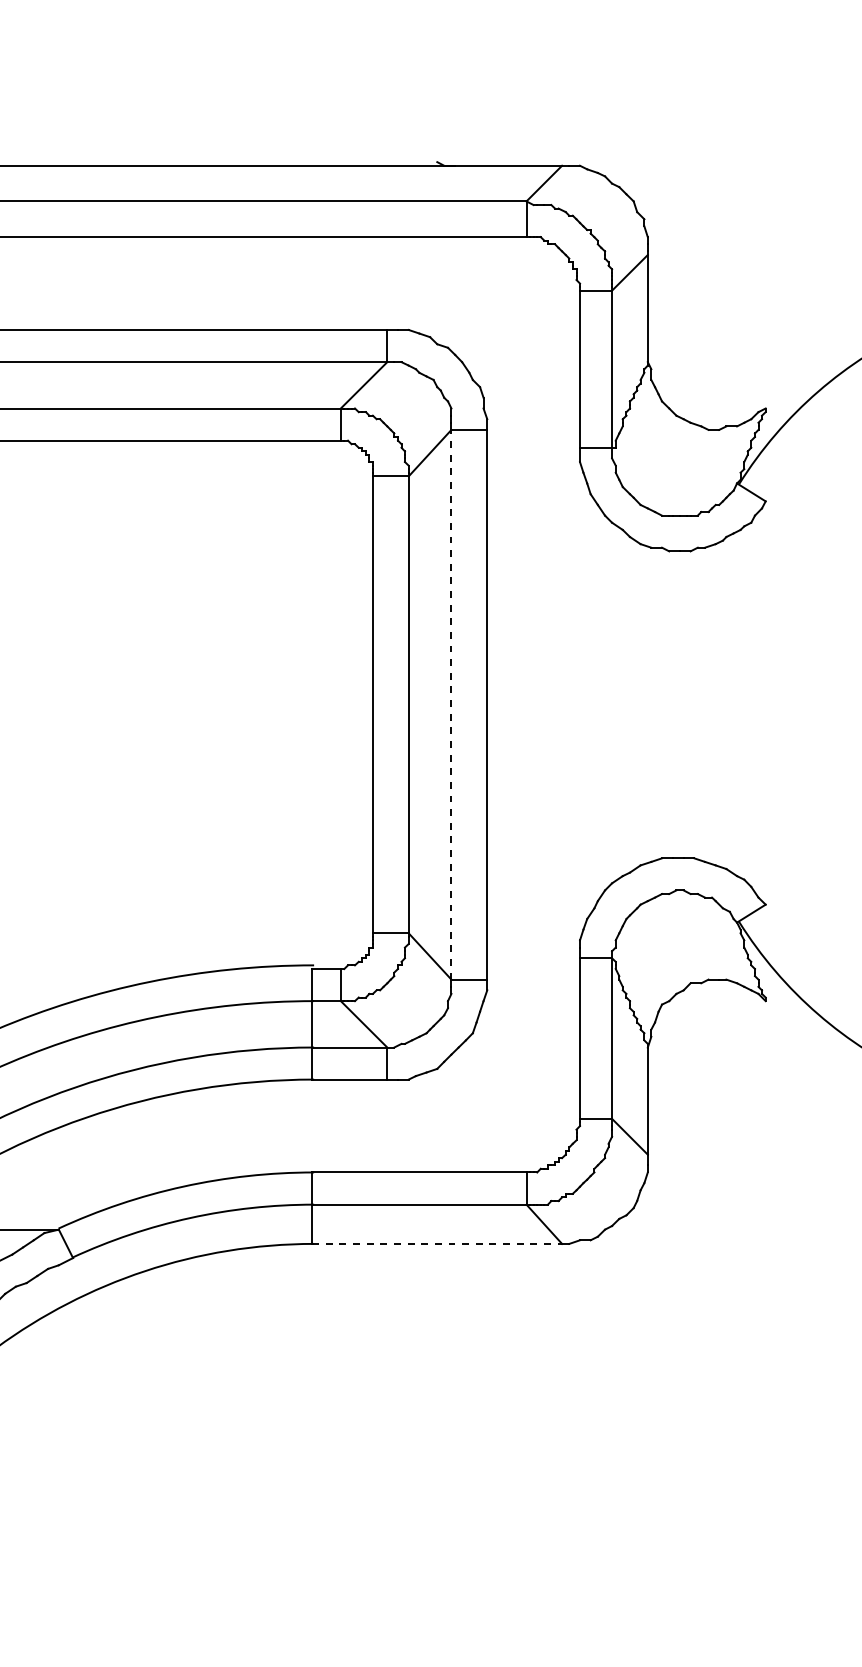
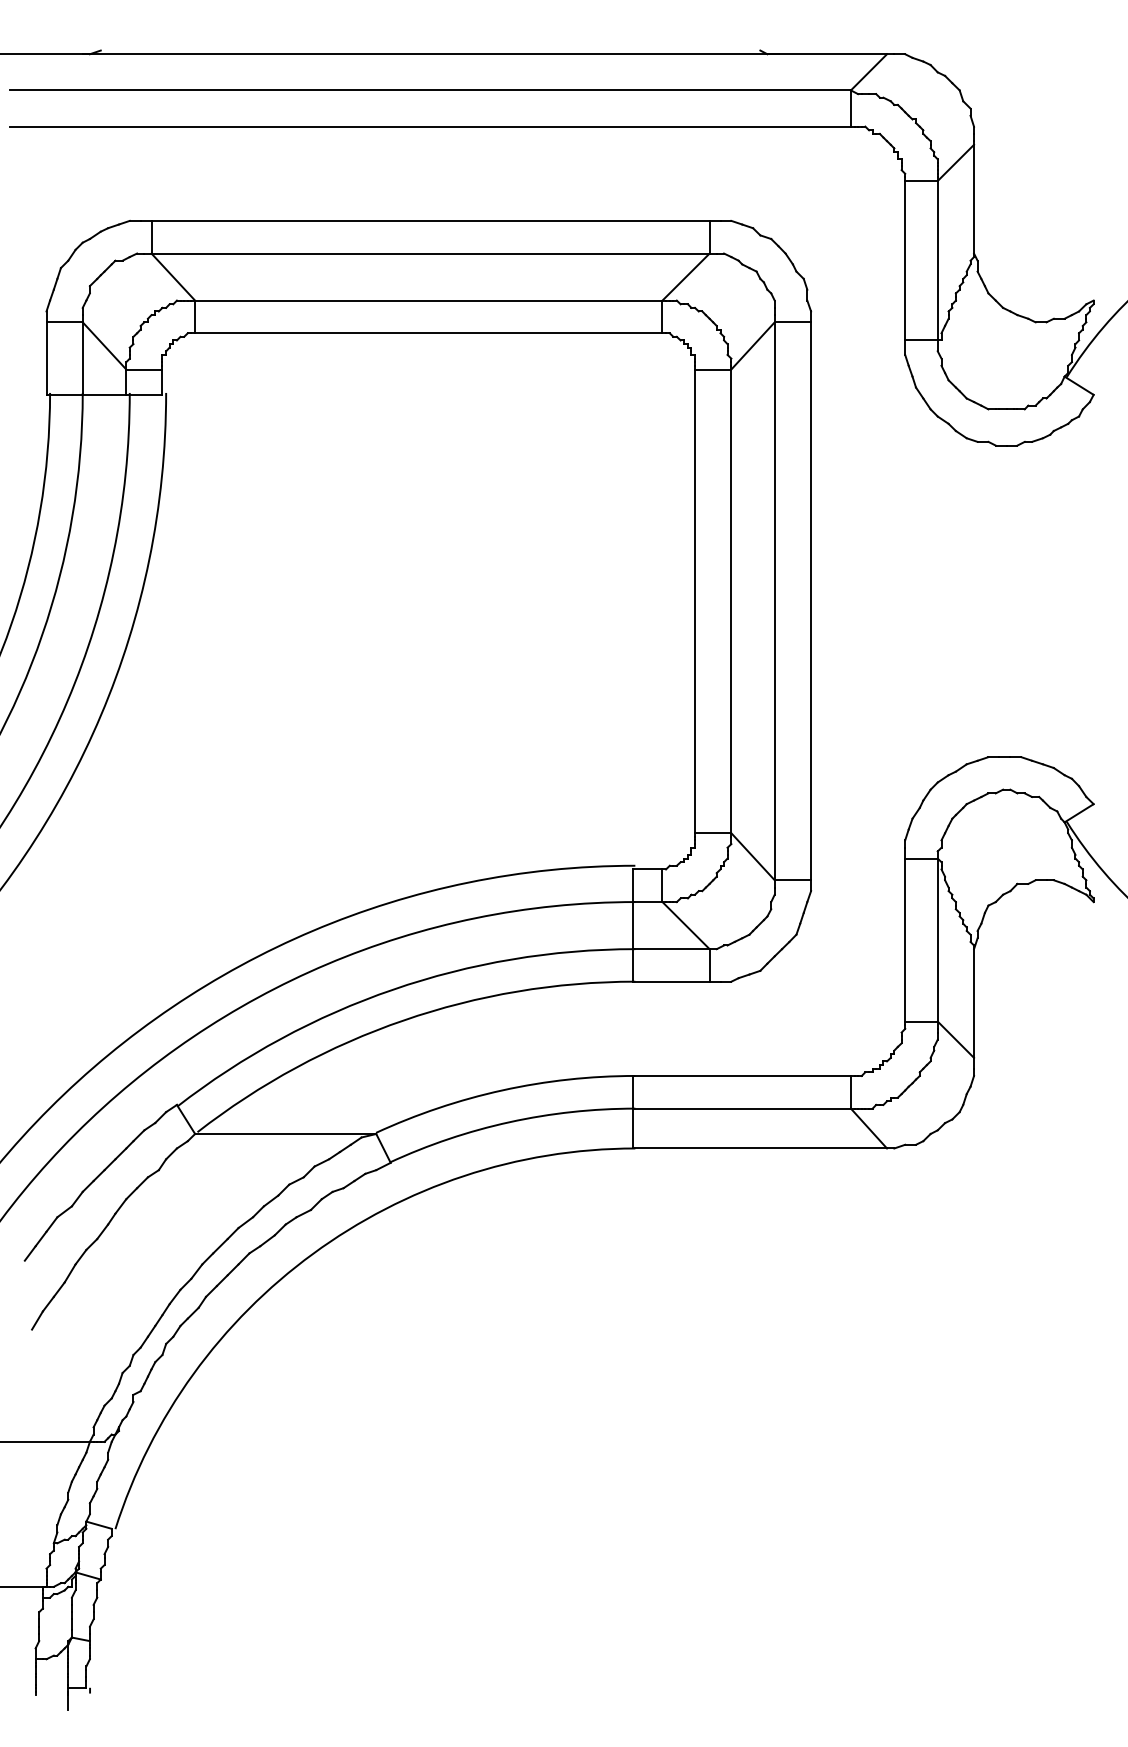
line: (451, 704) -> (774, 601), dashed -> solid
line: (437, 1243) -> (760, 1148), dashed -> solid

